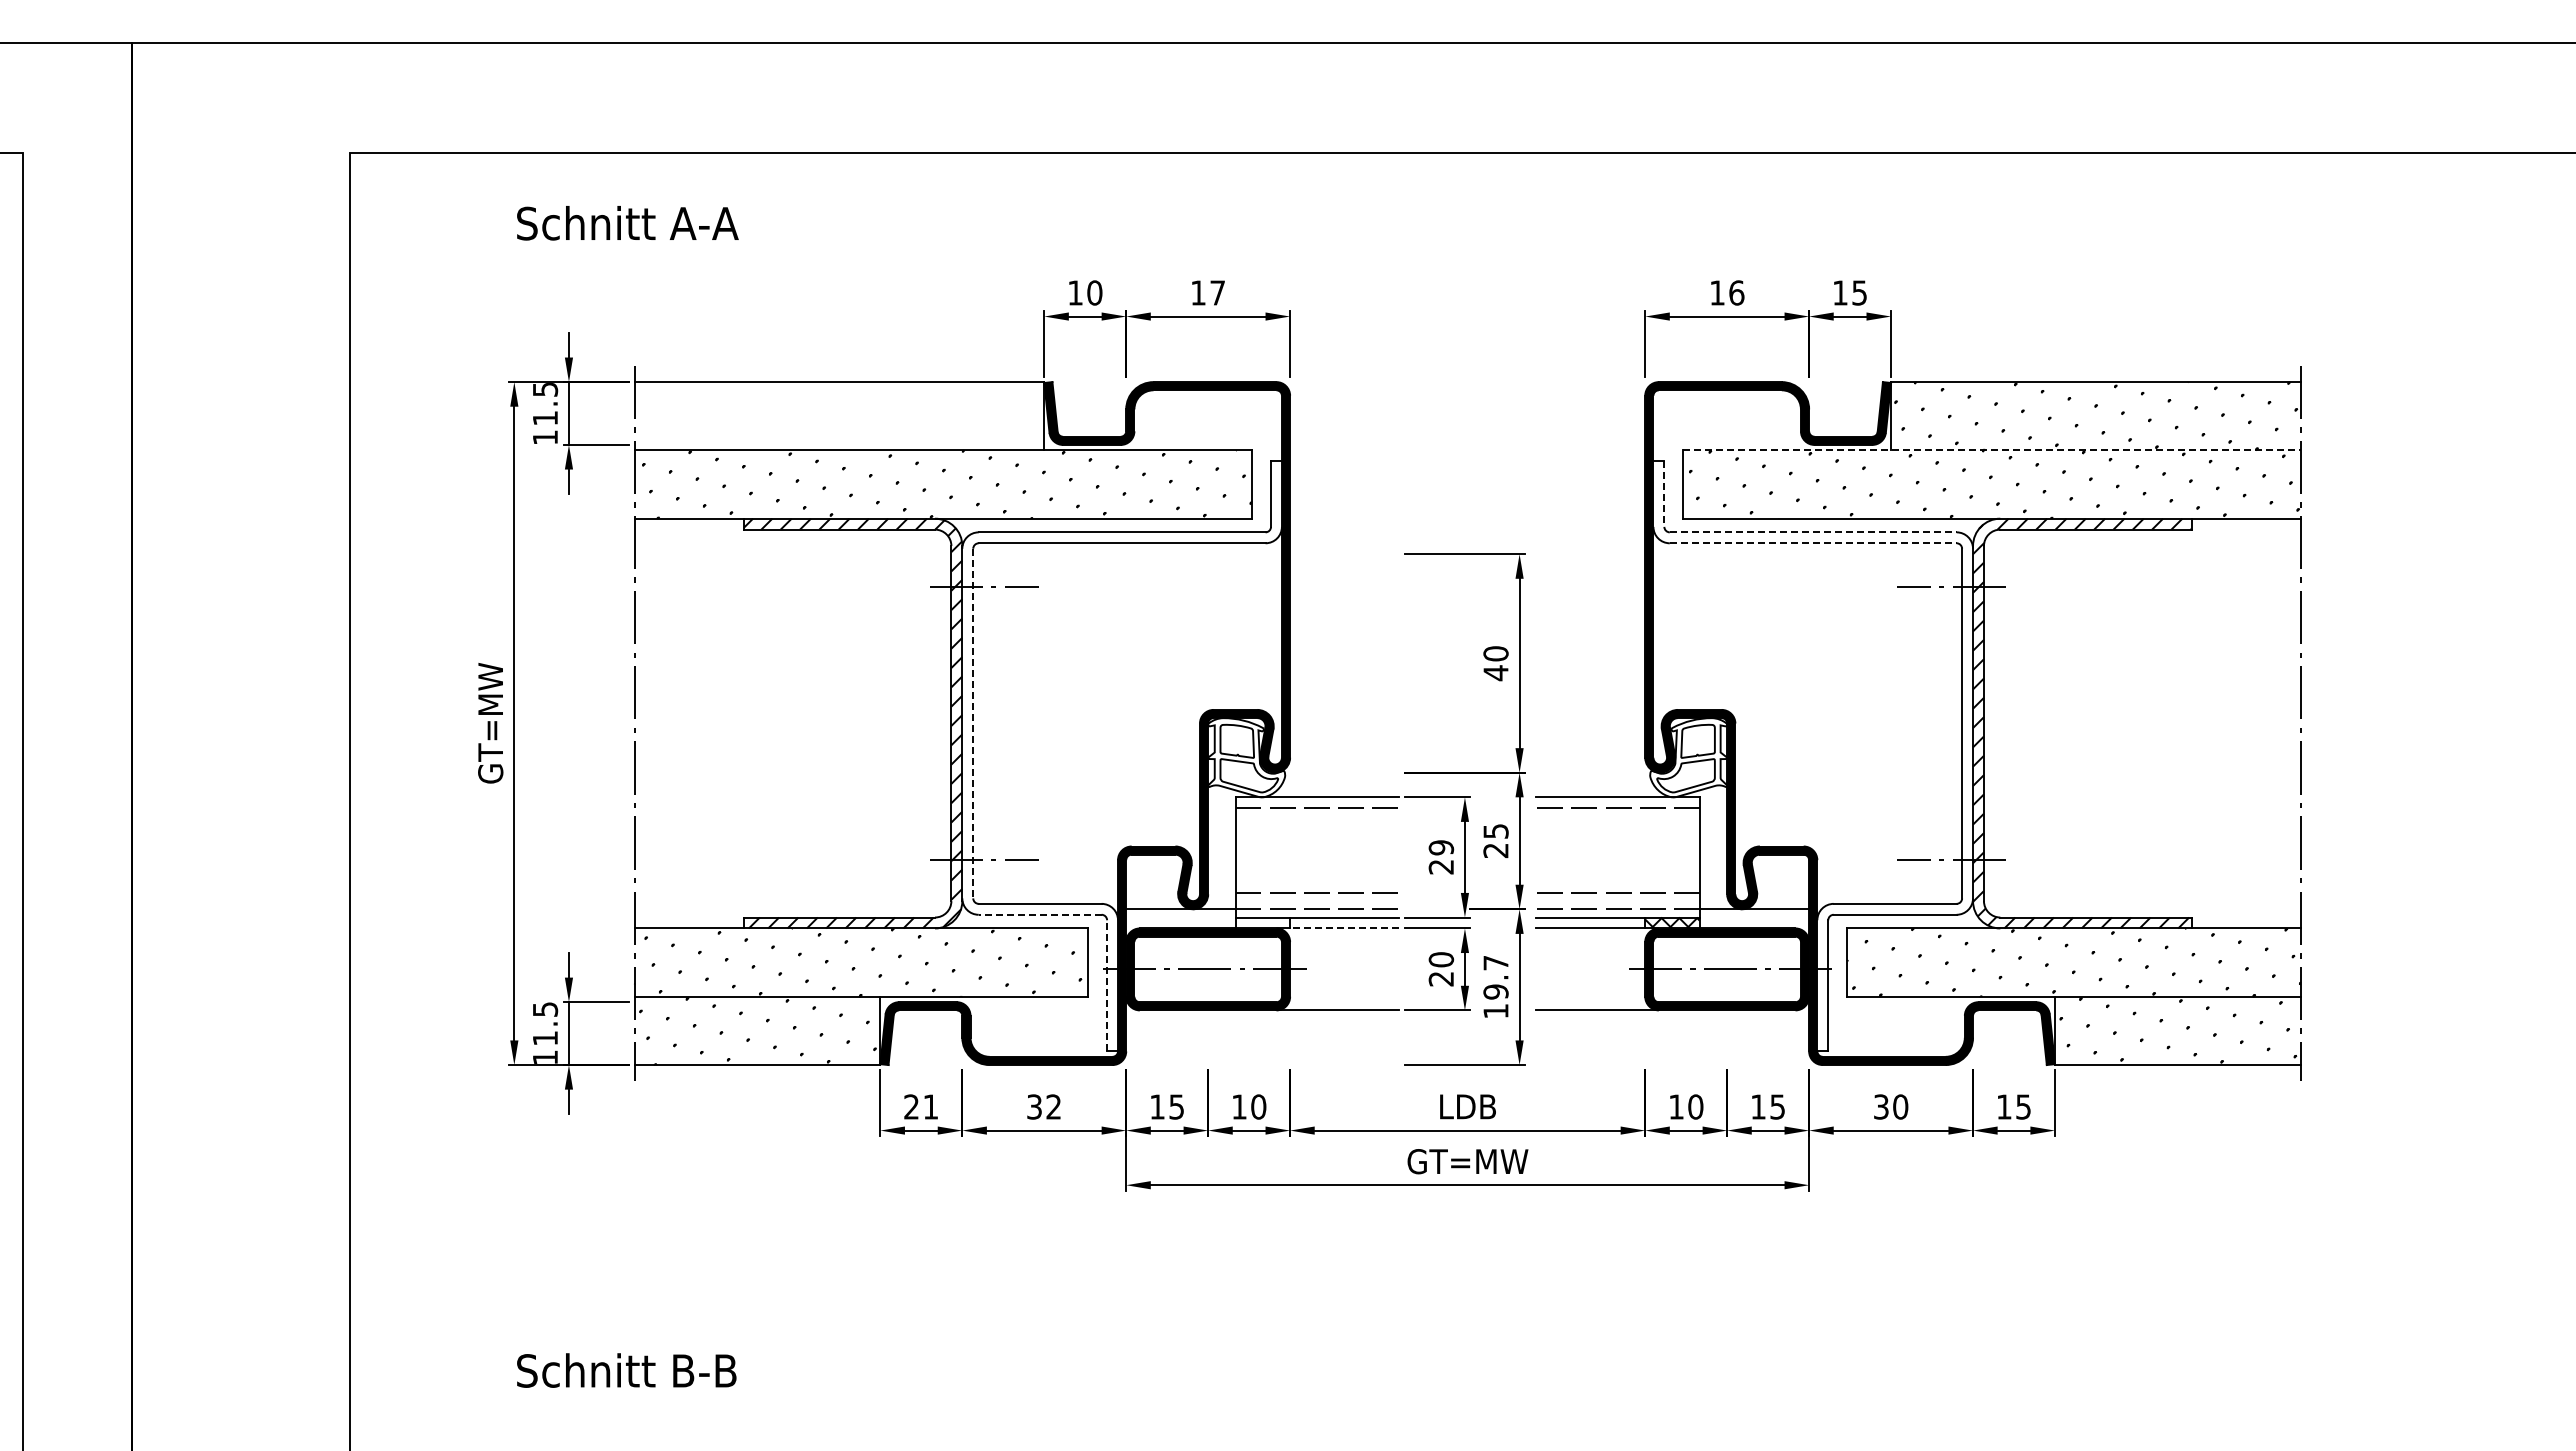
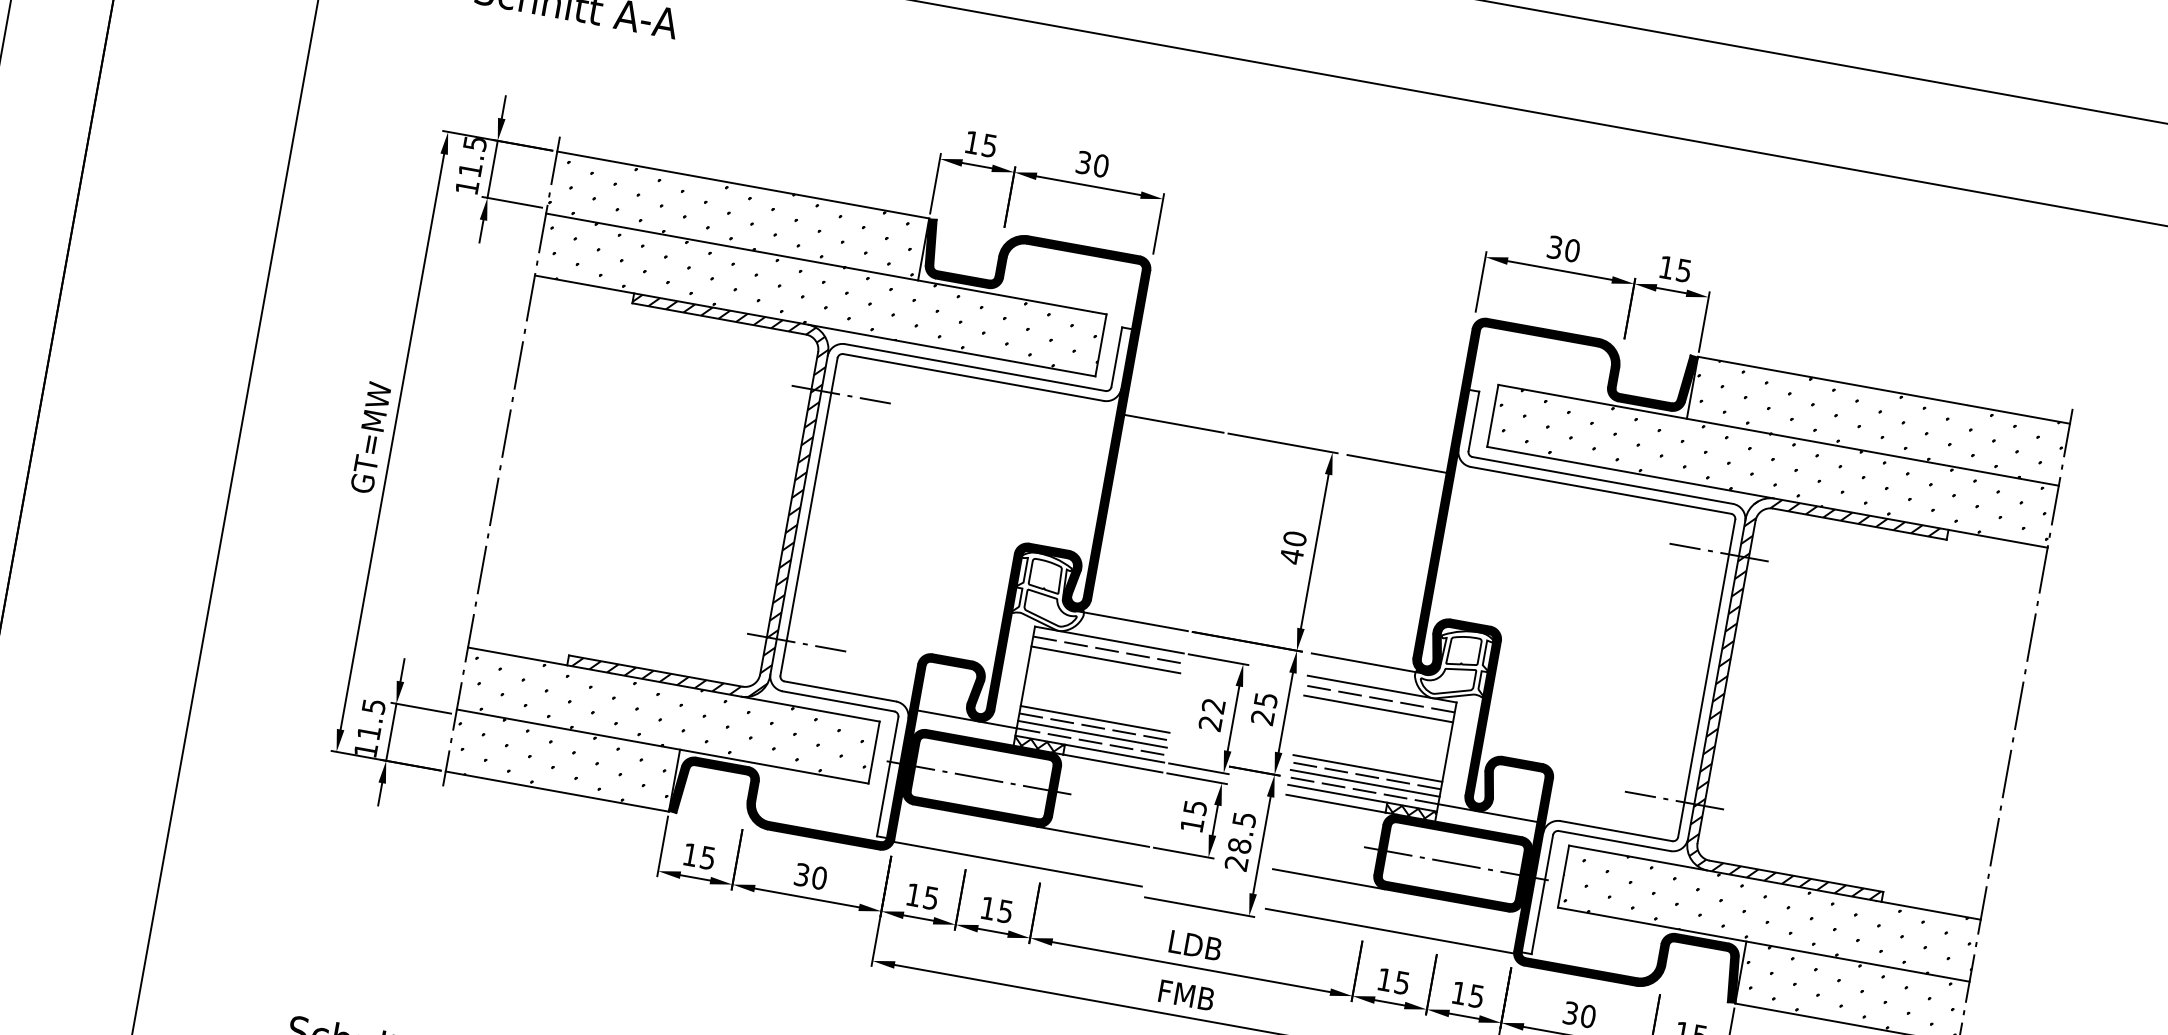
text: (1094, 292) -> (989, 145), 10 -> 15
text: (1208, 292) -> (1092, 163), 17 -> 30
text: (1727, 292) -> (1564, 248), 16 -> 30
hatch: (836, 416) -> (735, 215), added
line: (1992, 450) -> (1778, 435), dashed -> solid
line: (1664, 494) -> (1473, 421), dashed -> solid
line: (1813, 532) -> (1603, 480), dashed -> solid
line: (1813, 543) -> (1601, 490), dashed -> solid
line: (1344, 554) -> (1173, 424), added
line: (1590, 554) -> (1396, 464), added
line: (973, 723) -> (809, 516), dashed -> solid
line: (1337, 772) -> (1131, 620), added
line: (1597, 772) -> (1367, 663), added
line: (1317, 819) -> (1105, 660), added
line: (1617, 819) -> (1378, 709), added
text: (1441, 847) -> (1213, 705), 29 -> 22
line: (1317, 884) -> (1095, 719), added
line: (1617, 884) -> (1367, 768), added
line: (1317, 901) -> (1092, 734), added
line: (1617, 901) -> (1364, 783), added
line: (1039, 914) -> (837, 701), dashed -> solid
hatch: (1262, 922) -> (1039, 744), added
line: (1344, 928) -> (1112, 763), dashed -> solid
text: (1441, 969) -> (1193, 816), 20 -> 15
line: (1107, 985) -> (888, 776), dashed -> solid
text: (1495, 987) -> (1240, 841), 19.7 -> 28.5
line: (1262, 1054) -> (1017, 864), added
line: (1672, 1054) -> (1389, 931), added
text: (920, 1106) -> (698, 855), 21 -> 15
text: (1053, 1106) -> (819, 877), 32 -> 30
text: (1258, 1106) -> (1005, 911), 10 -> 15
text: (1695, 1106) -> (1402, 982), 10 -> 15
text: (1467, 1161) -> (1186, 995), GT=MW -> FMB

